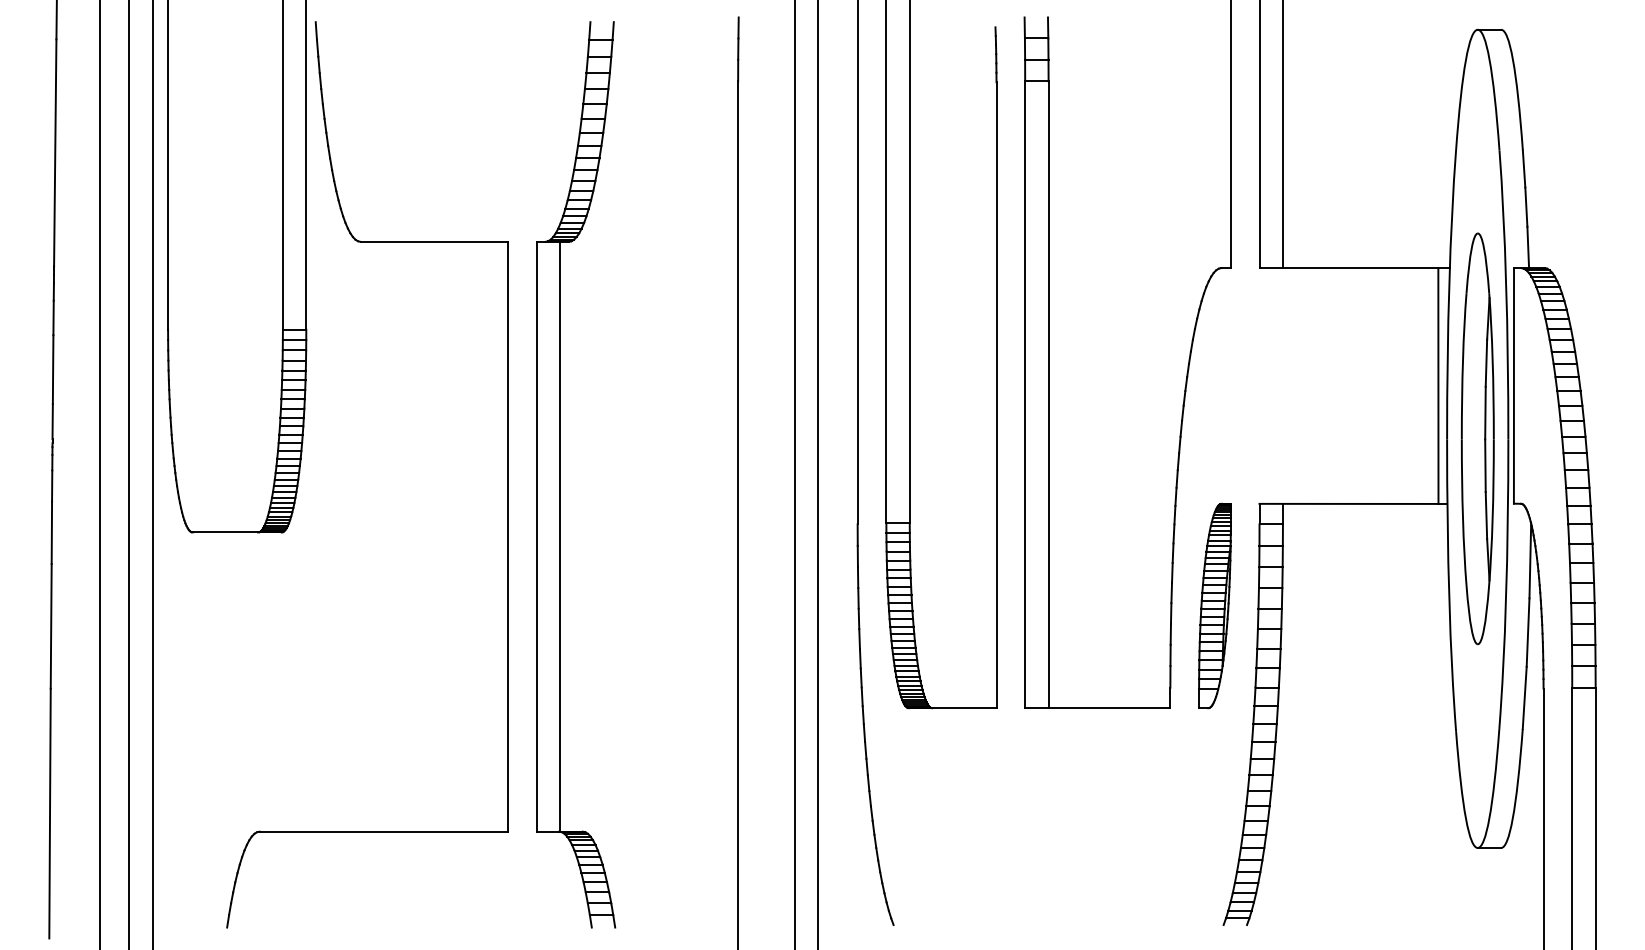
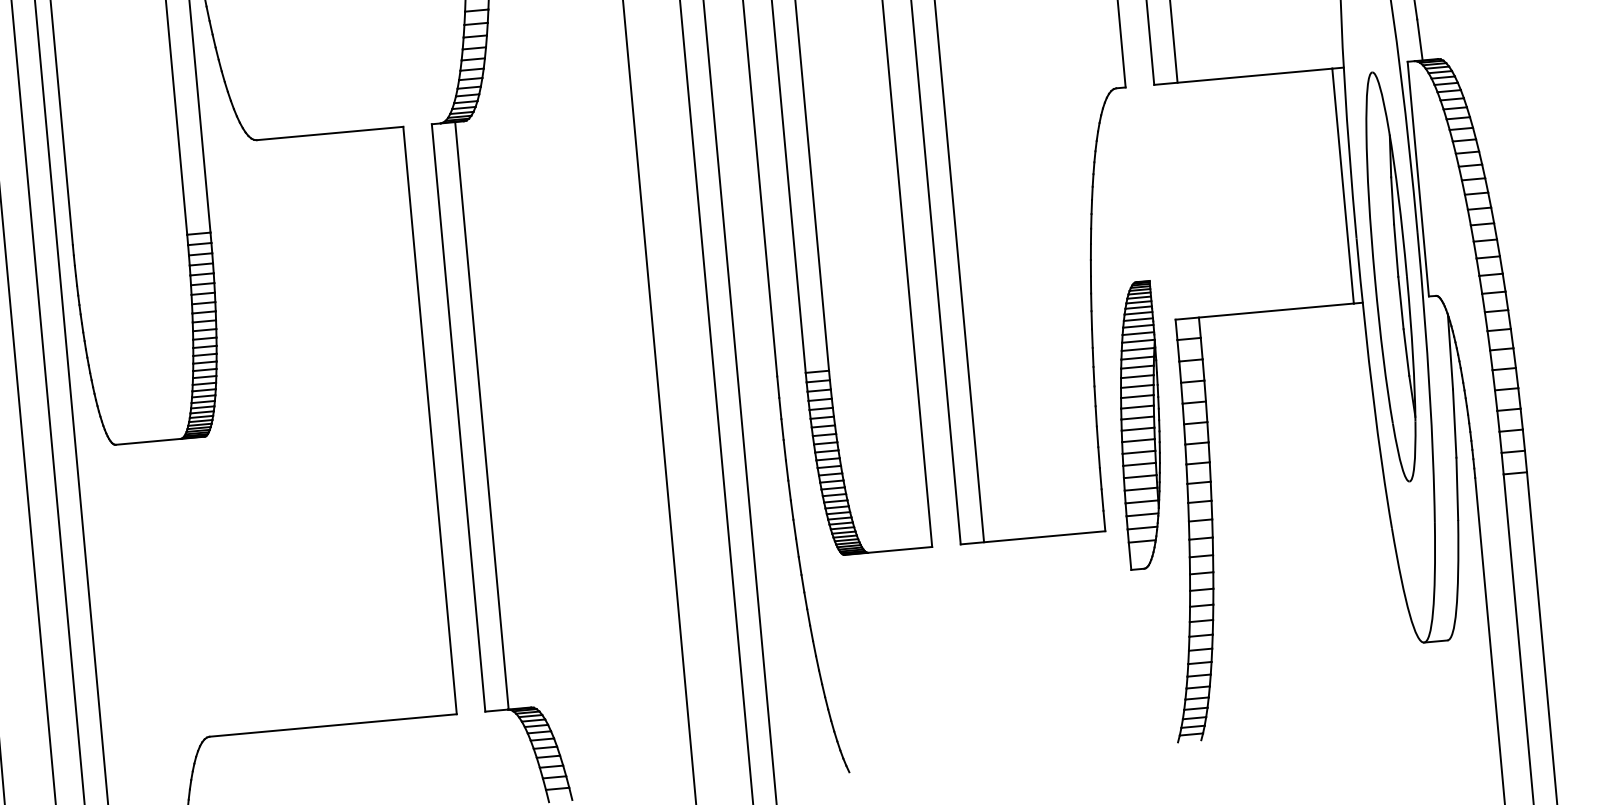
part: (1477, 438) -> (1390, 276), moved
part: (1214, 605) -> (1139, 424), size x1.4

